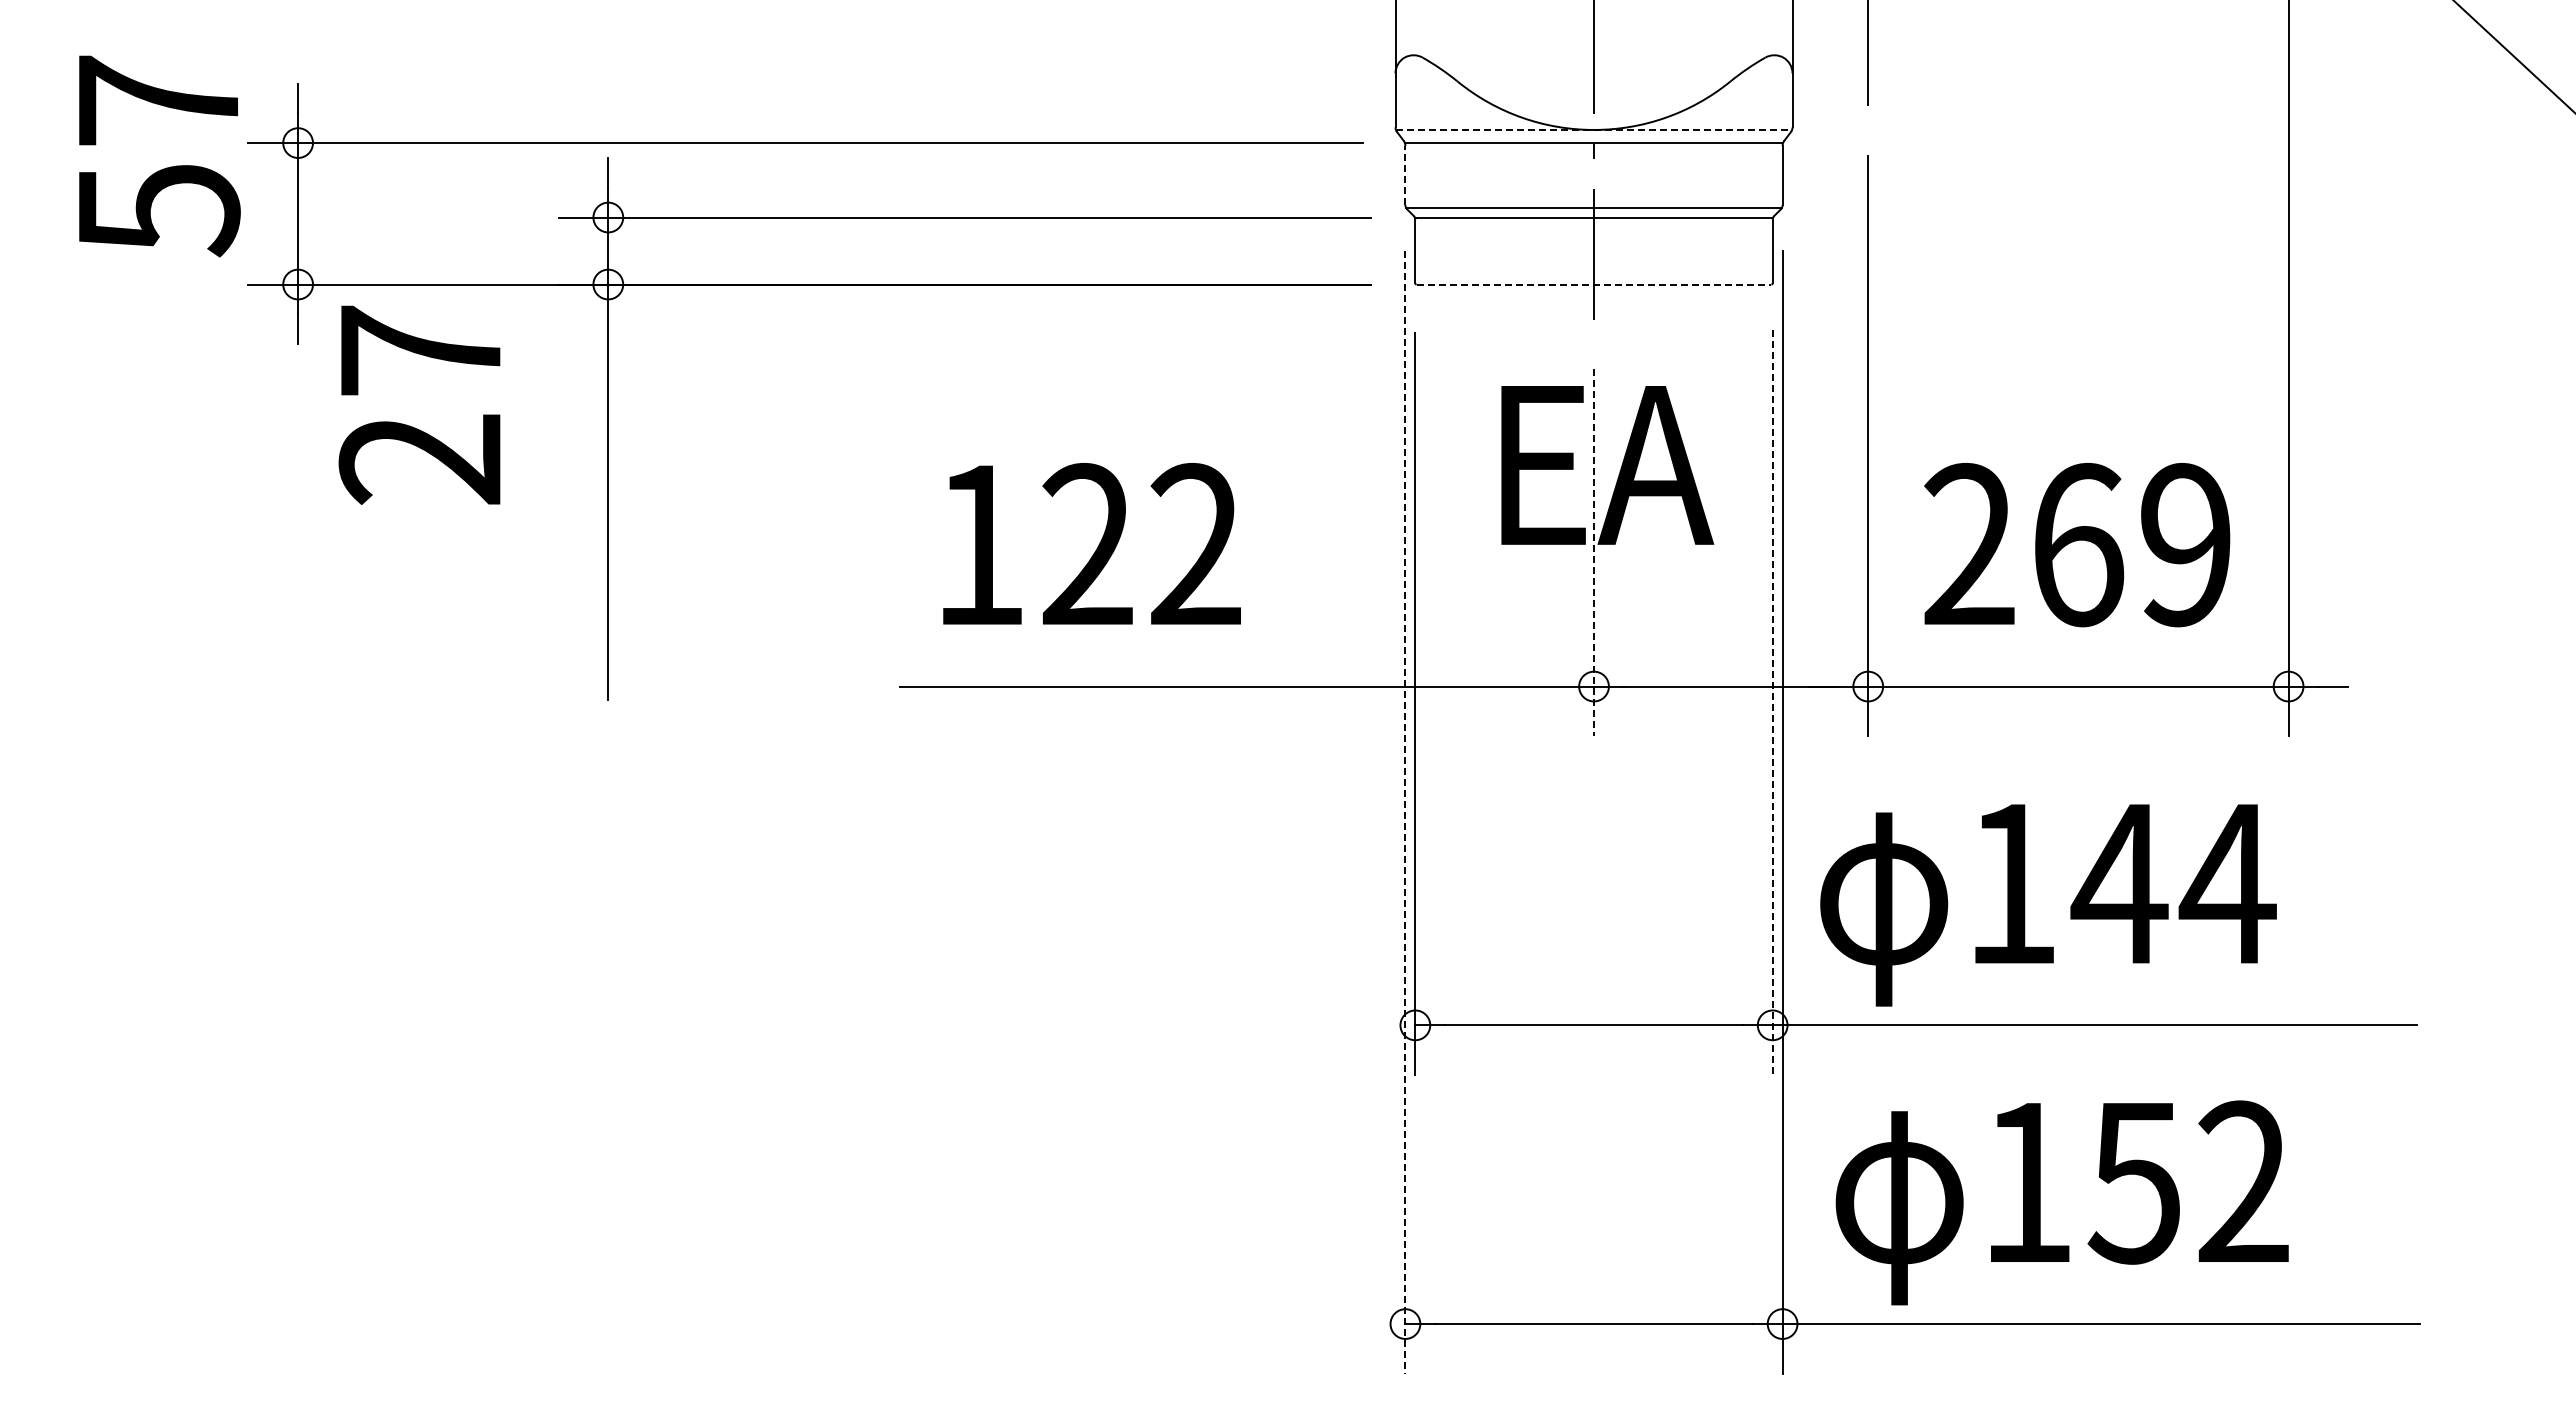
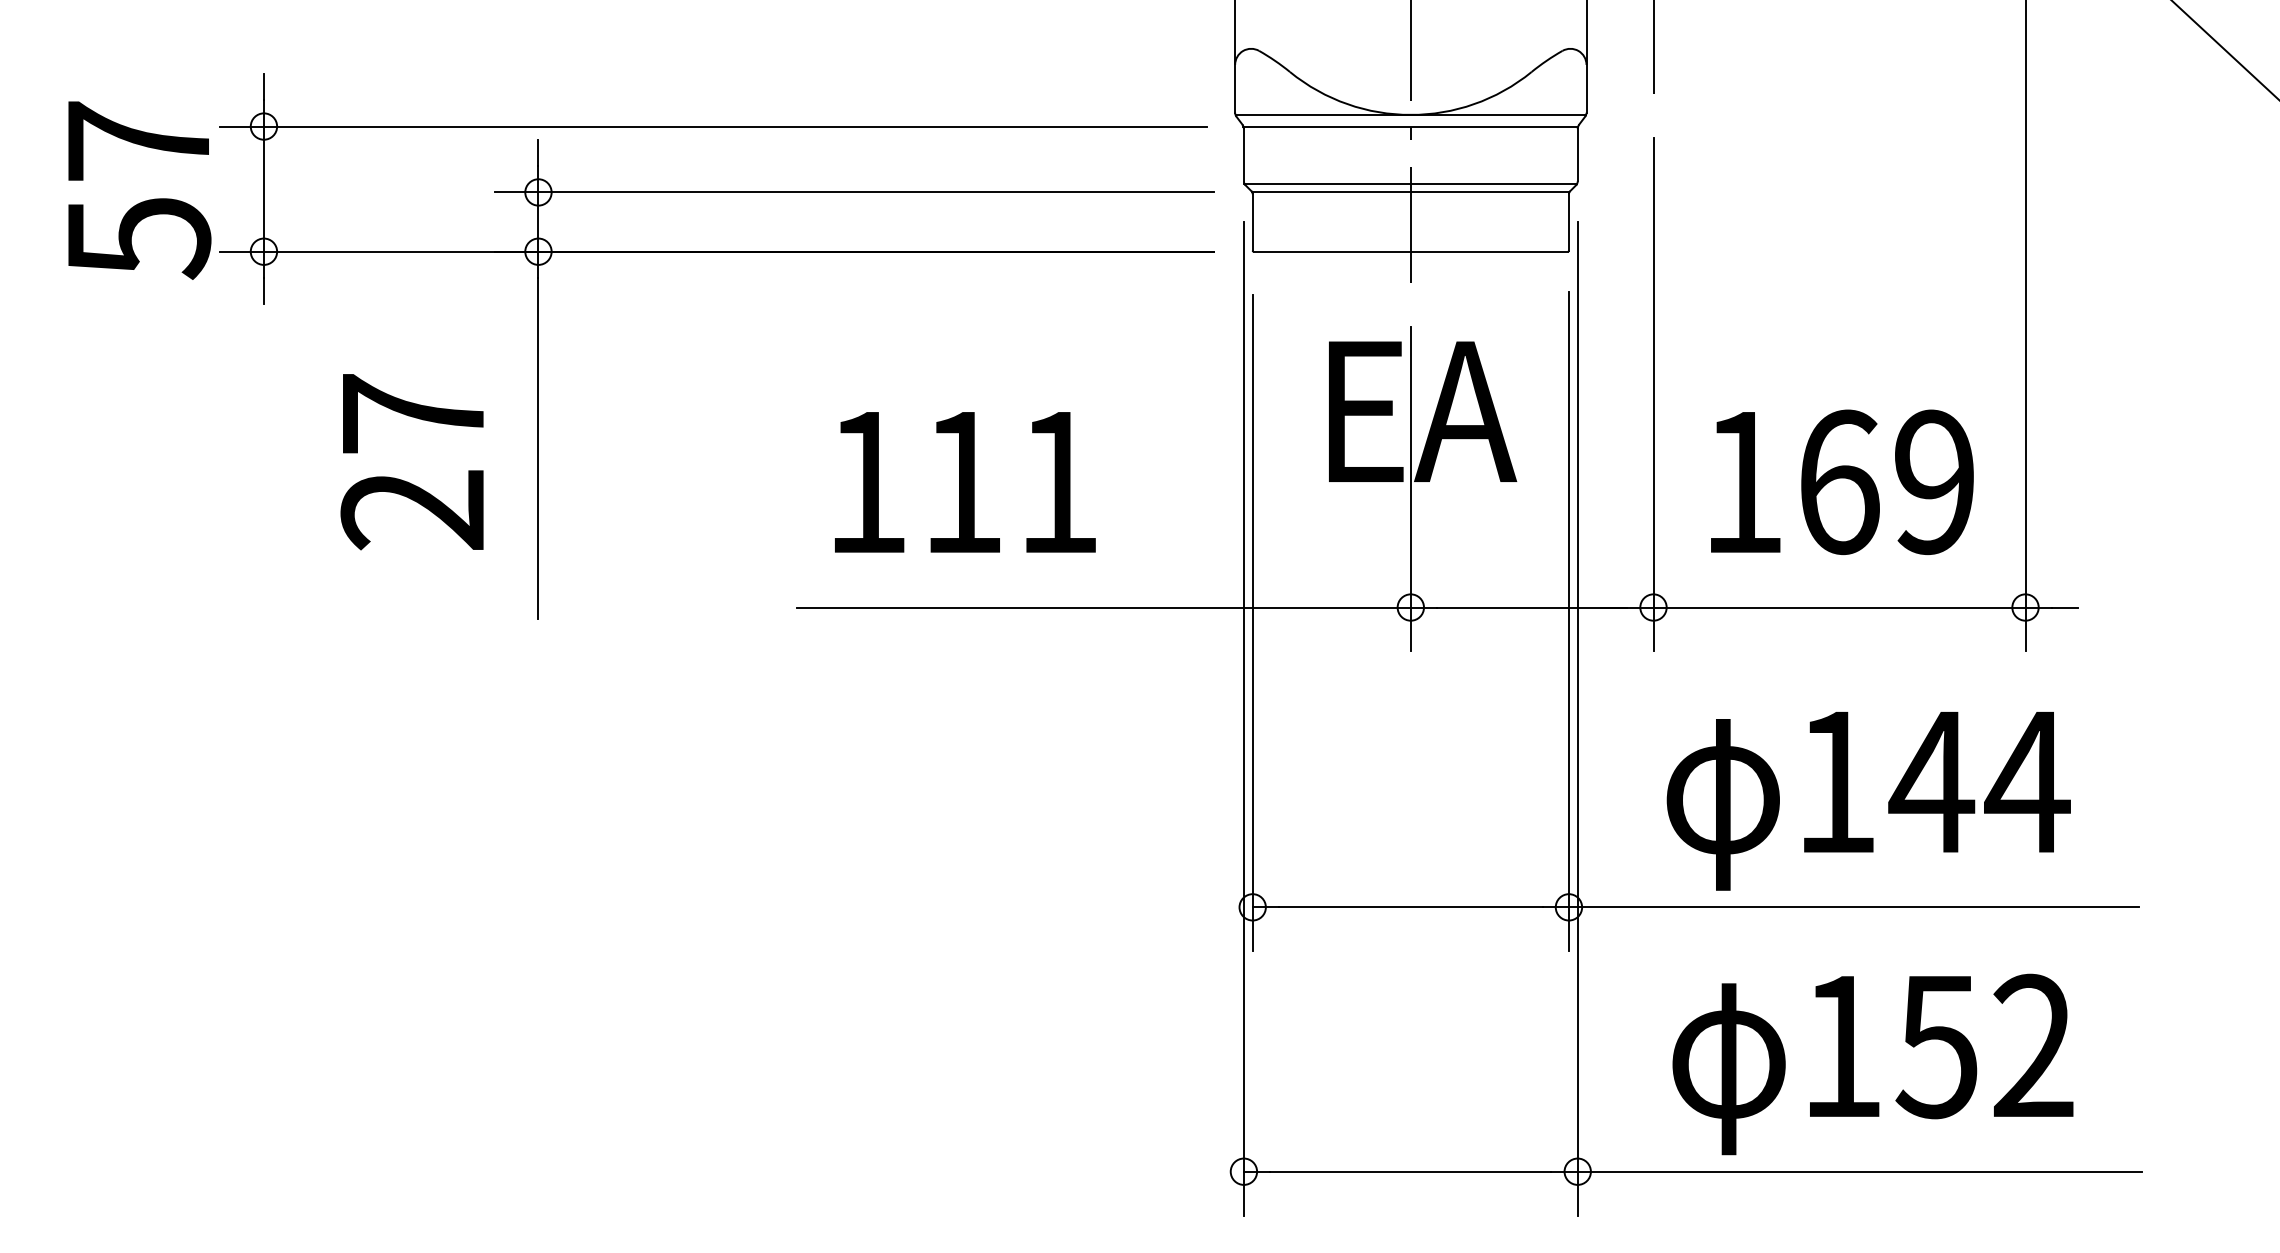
line: (1594, 129) -> (1411, 114), dashed -> solid
text: (159, 156) -> (139, 190), moved
line: (1405, 175) -> (1243, 155), dashed -> solid
line: (1594, 284) -> (1411, 251), dashed -> solid
text: (419, 404) -> (412, 461), moved
text: (1141, 543) -> (1010, 480), 122 -> 111
text: (1969, 543) -> (1743, 480), 269 -> 169
line: (1594, 553) -> (1411, 489), dashed -> solid
line: (1772, 702) -> (1568, 621), dashed -> solid
line: (1405, 812) -> (1243, 718), dashed -> solid
text: (2048, 905) -> (1868, 801), moved
text: (2061, 1202) -> (1872, 1064), moved

